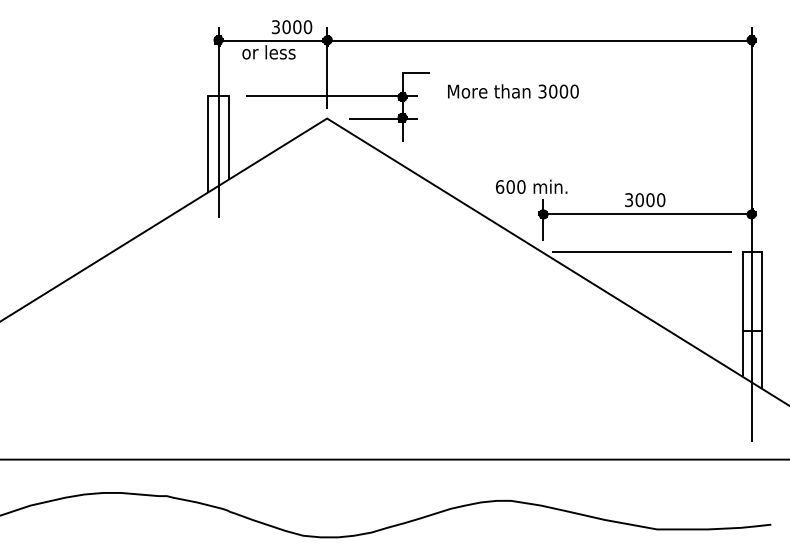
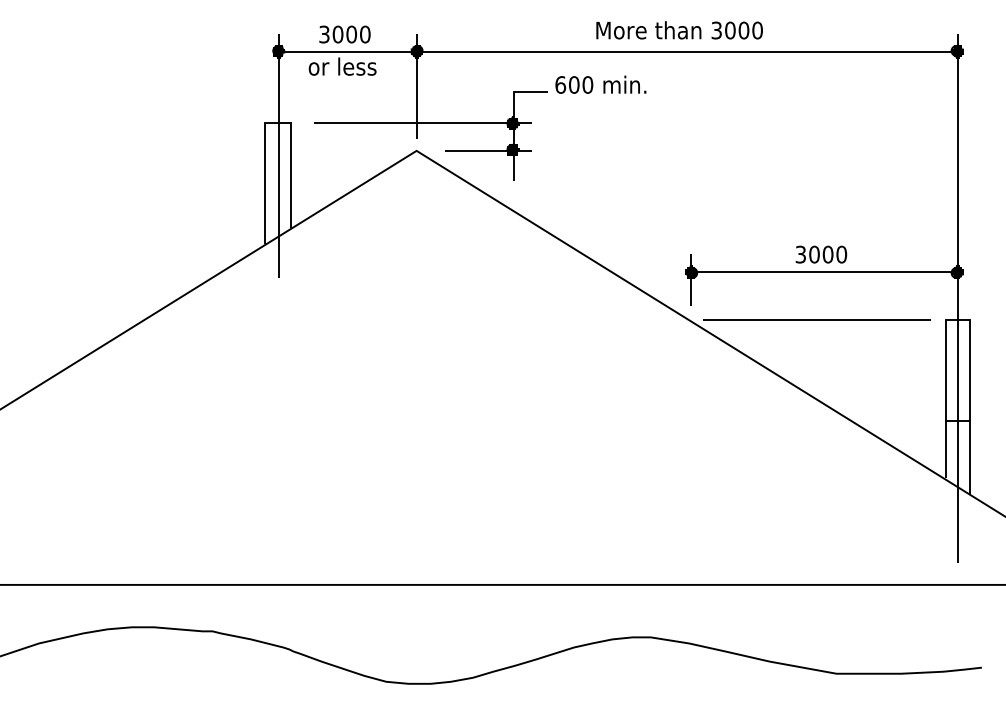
text: (291, 27) -> (344, 34), moved
text: (513, 91) -> (679, 30), moved
text: (531, 186) -> (600, 84), moved

